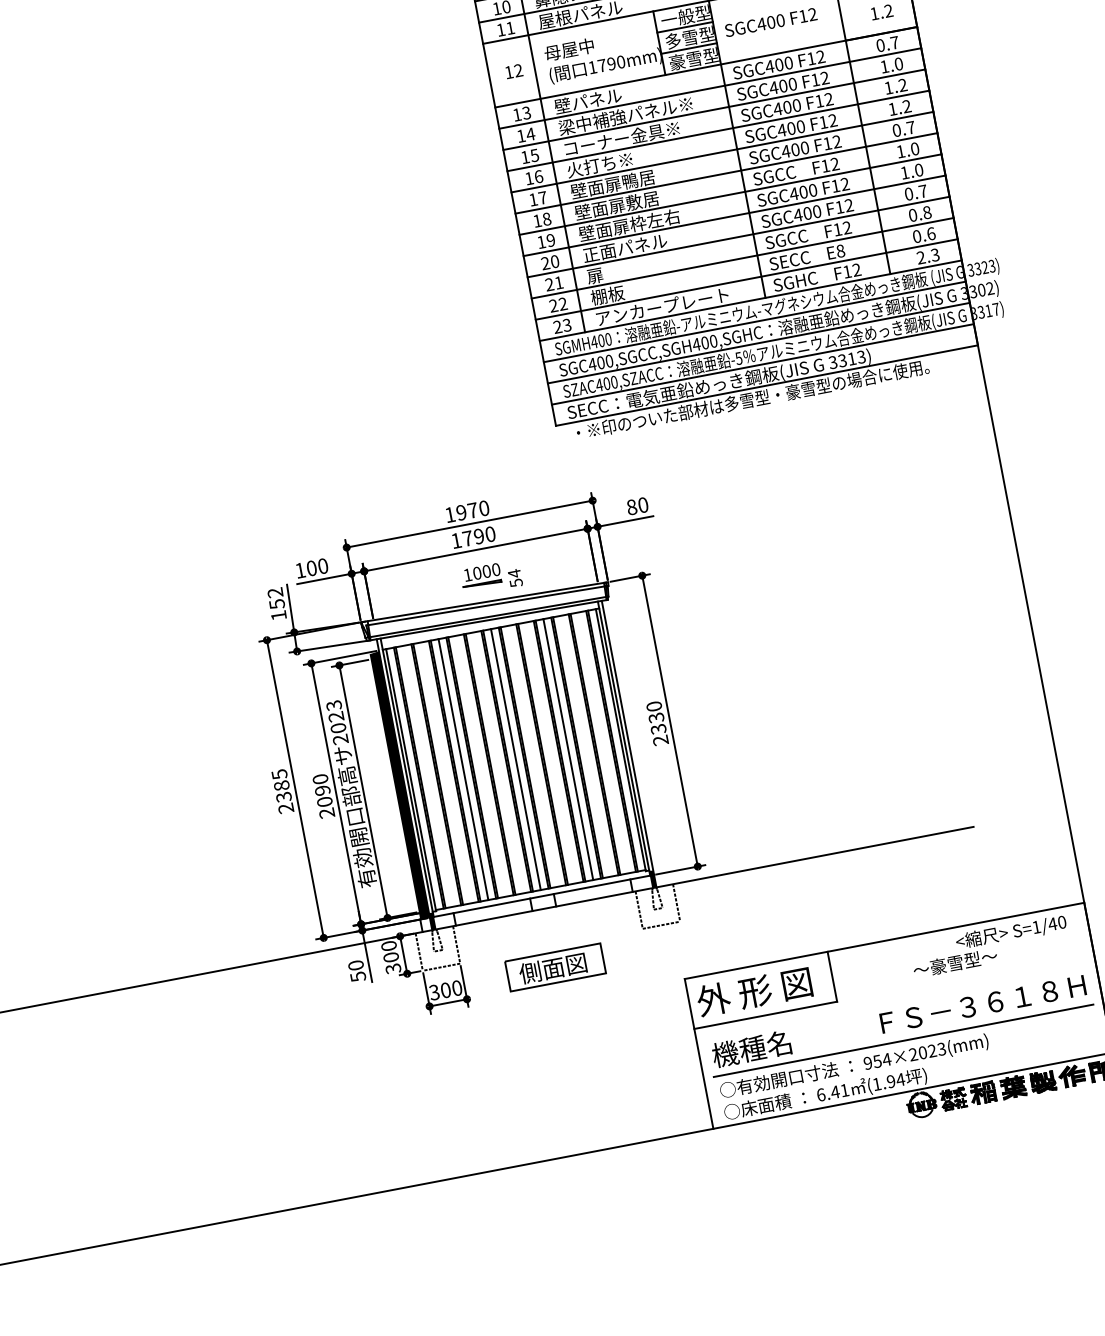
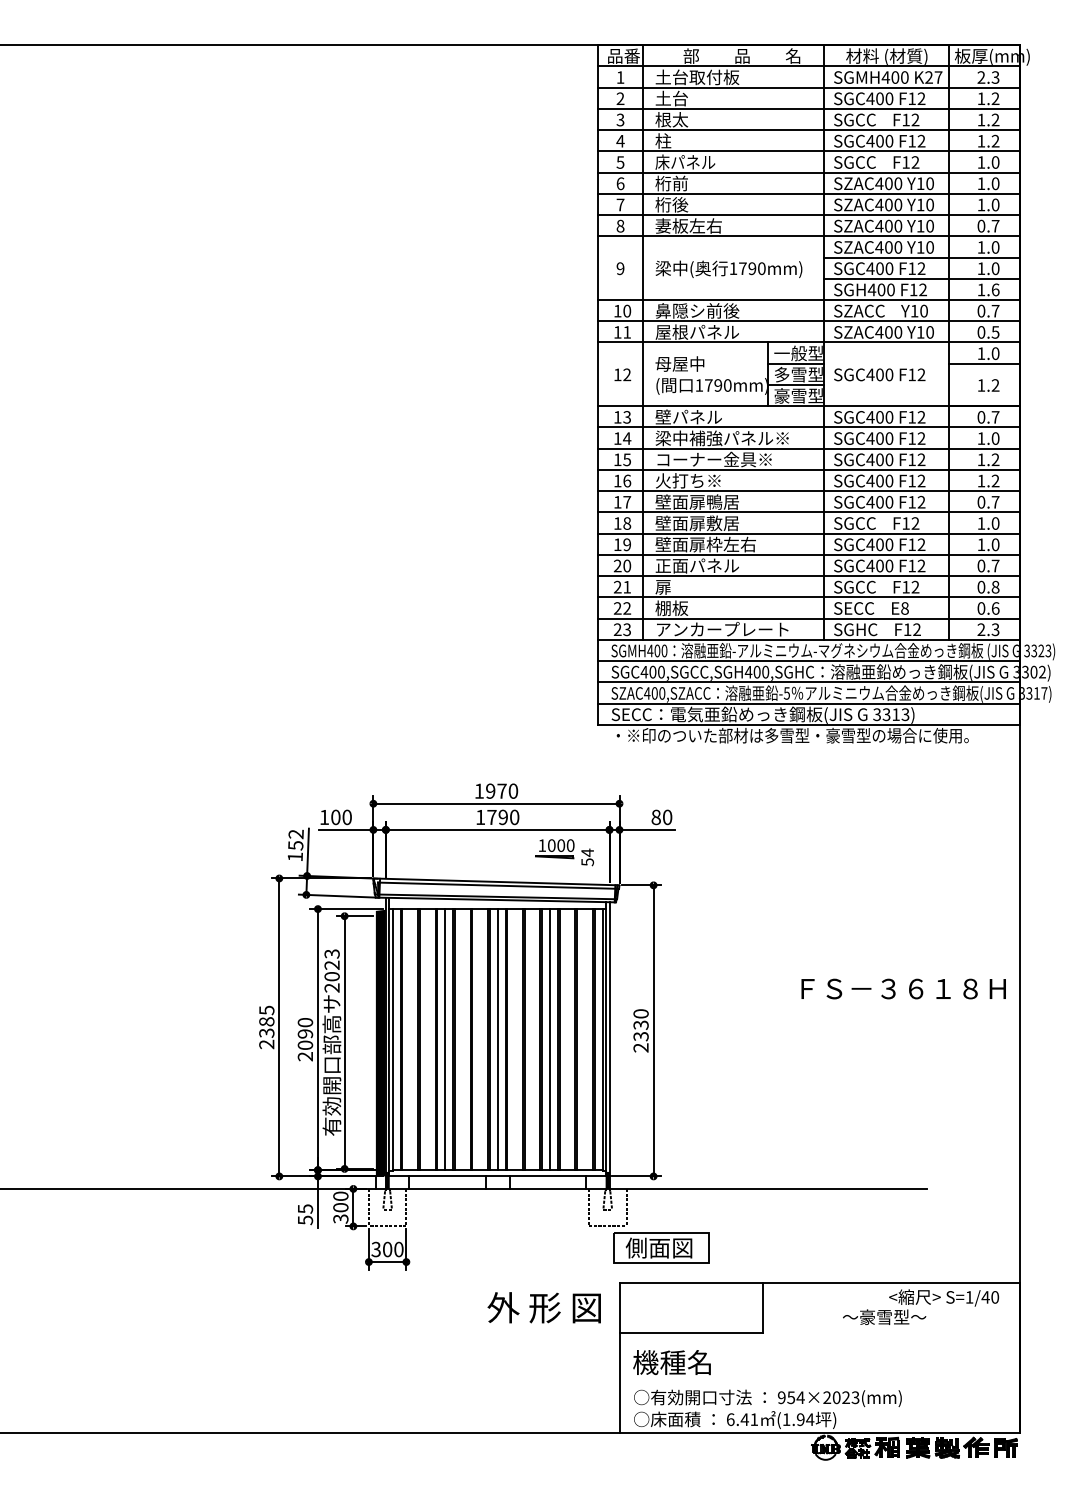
part: (491, 577) -> (564, 852), moved
text: (356, 964) -> (305, 1208), 50 -> 55
part: (555, 967) -> (661, 1247), moved
text: (753, 991) -> (543, 1307), moved
text: (982, 1003) -> (903, 988), moved
line: (903, 1040) -> (820, 1382), removed

